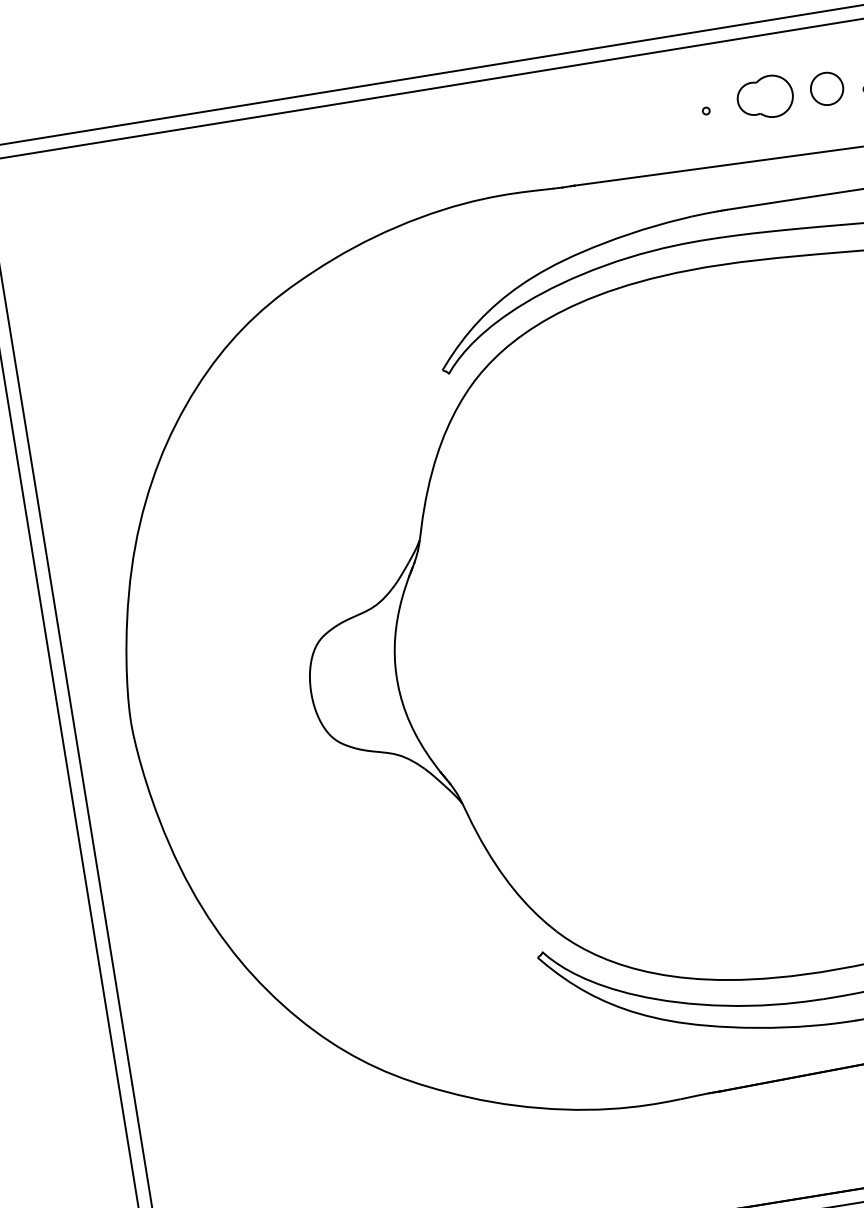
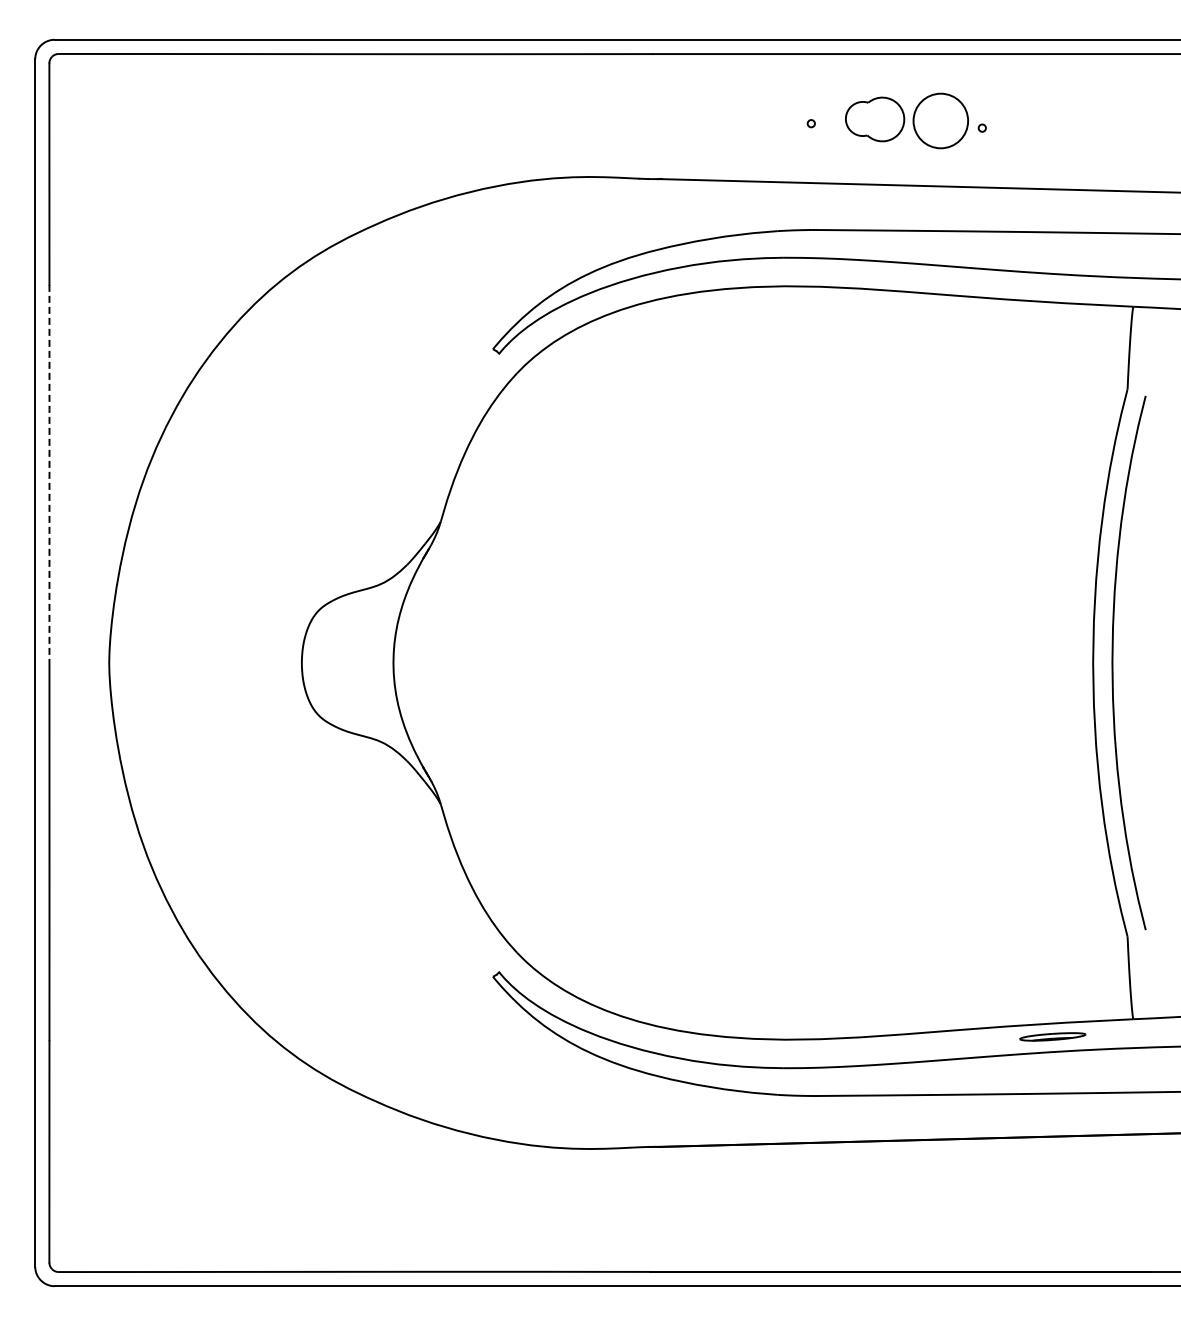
circle: (826, 88) -> (940, 120), size x1.6
line: (46, 553) -> (49, 473), solid -> dashed

